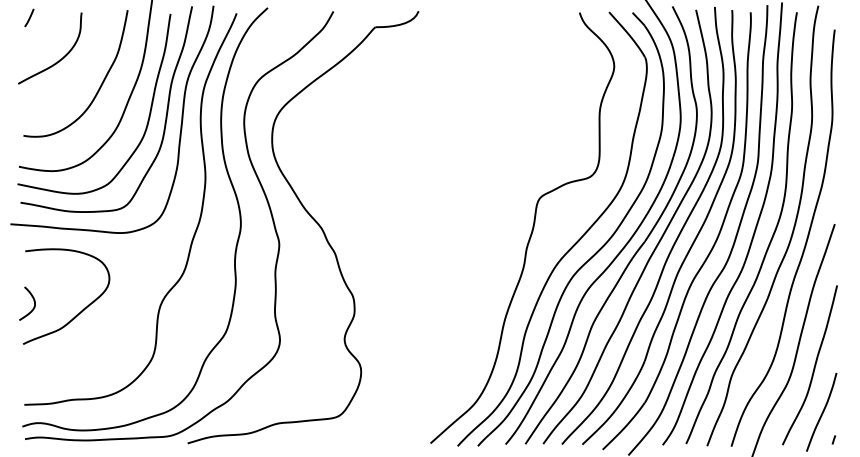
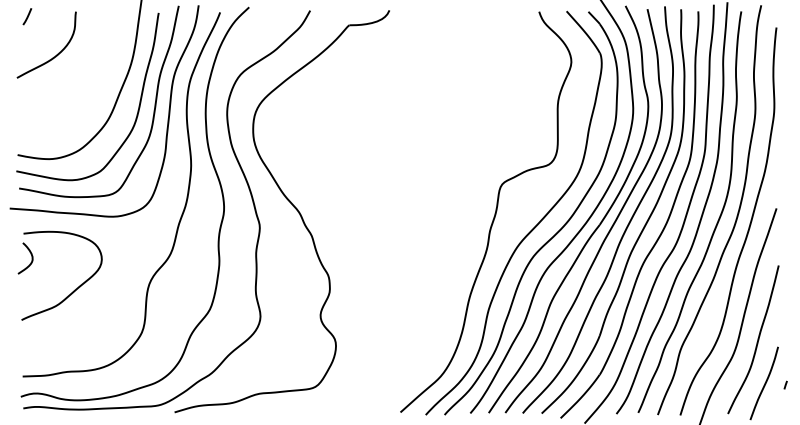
curve: (99, 86) -> (92, 80), removed
curve: (33, 303) -> (31, 258), moved
line: (833, 439) -> (785, 384), moved

